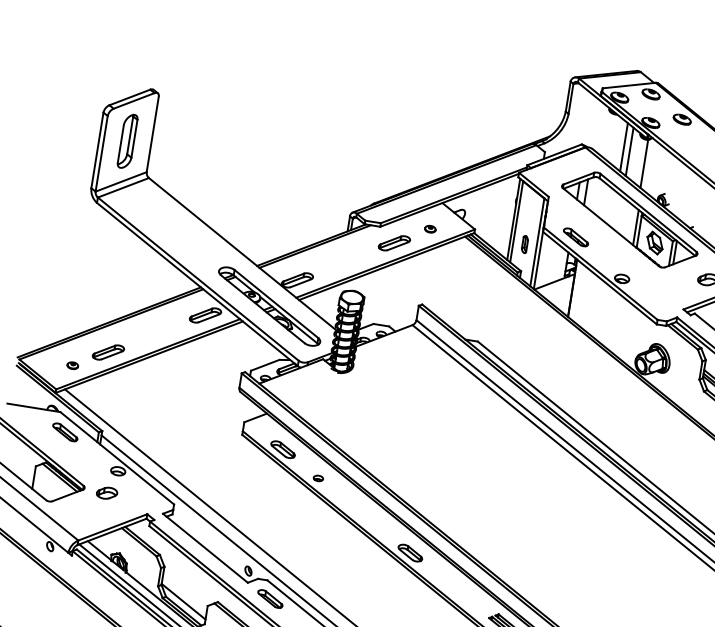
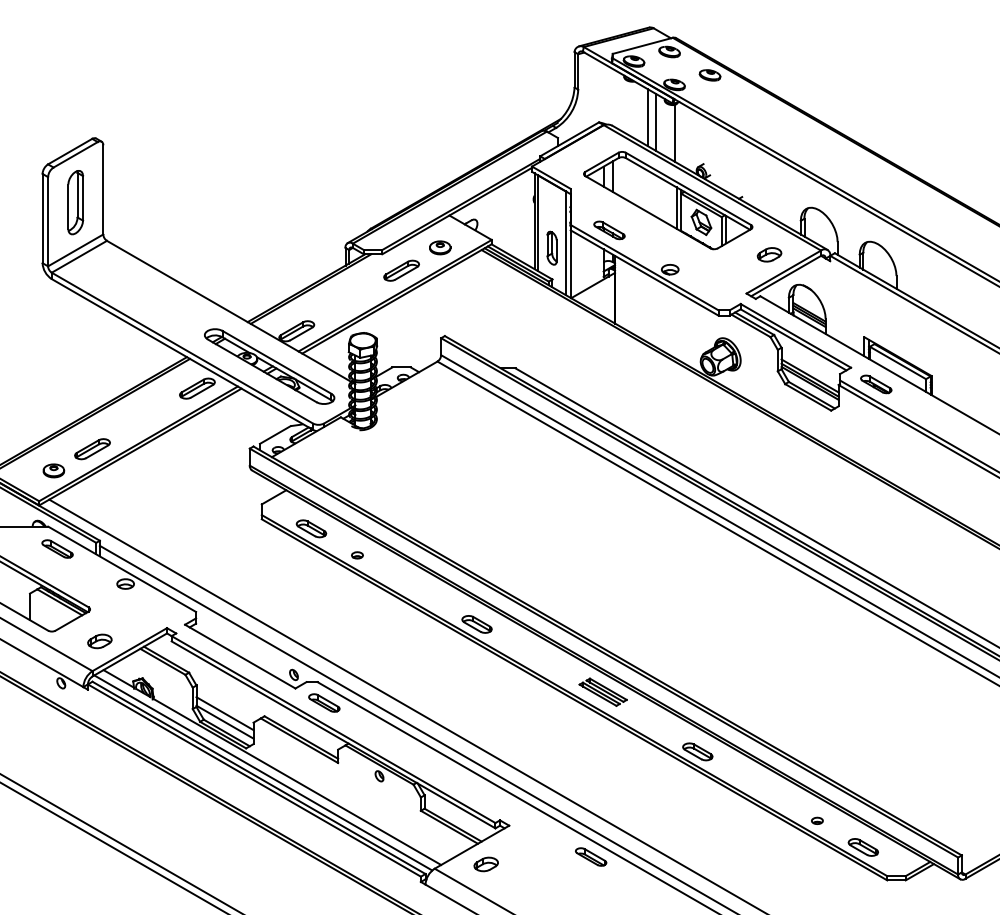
part: (430, 228) -> (440, 247), size x1.67
part: (524, 243) -> (551, 247), size x1.67
part: (72, 365) -> (53, 470), size x1.67
part: (106, 493) -> (99, 641), moved
line: (184, 594) -> (224, 713), added

